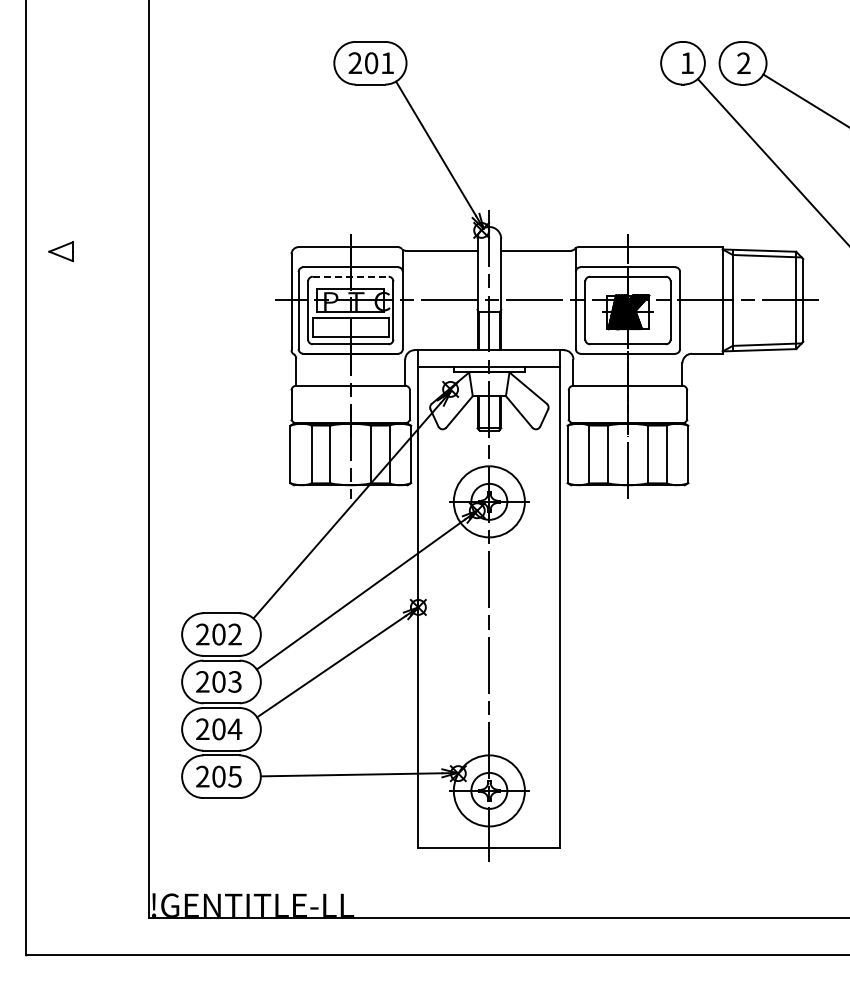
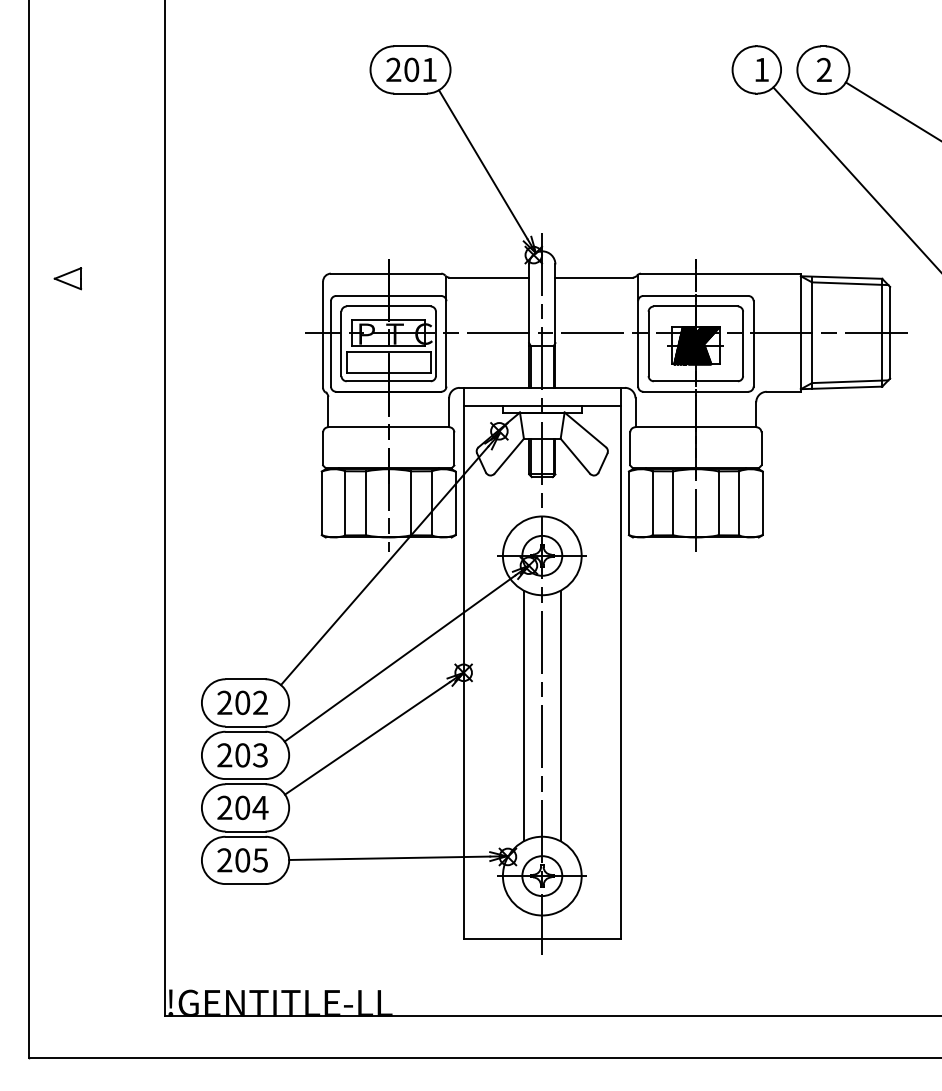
line: (350, 276) -> (388, 306), dashed -> solid
line: (472, 646) -> (523, 716), added
line: (505, 646) -> (560, 716), added

